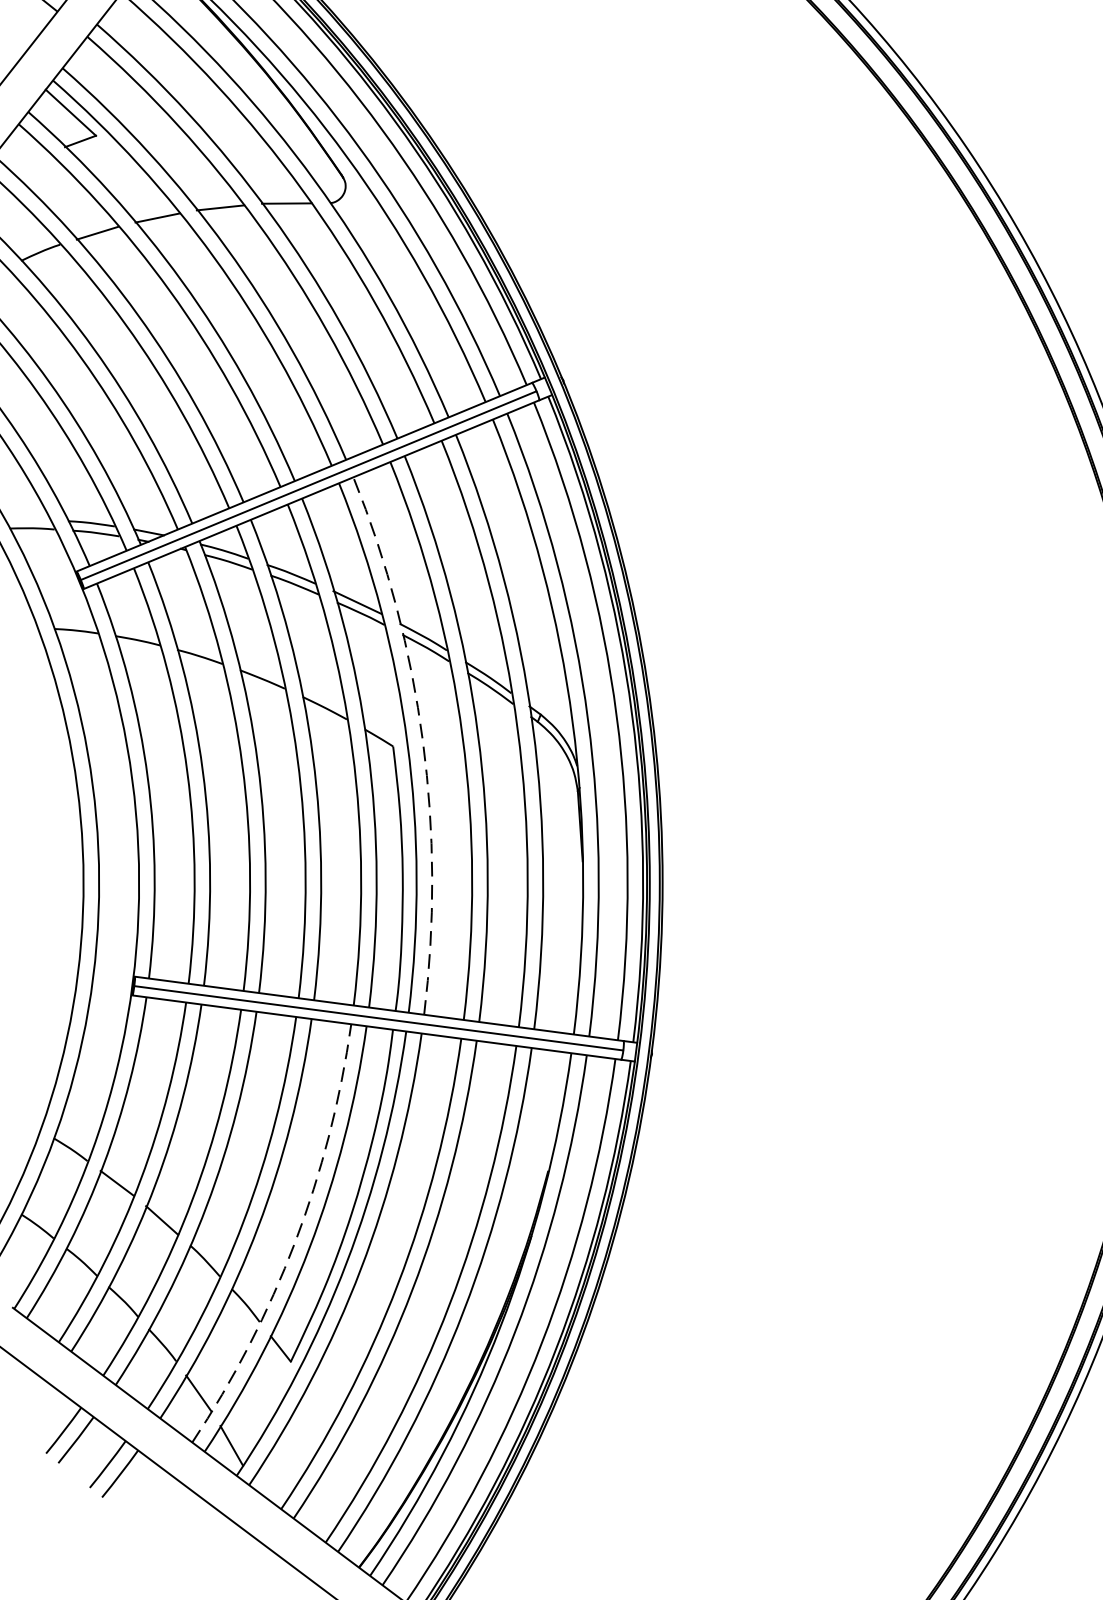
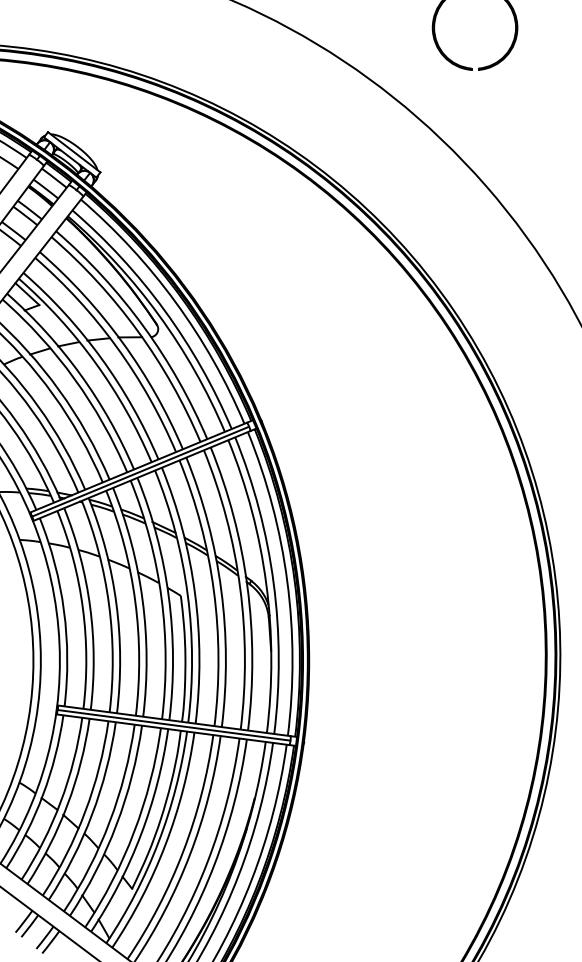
arc: (423, 741) -> (195, 593), dashed -> solid
arc: (295, 1241) -> (134, 831), dashed -> solid

